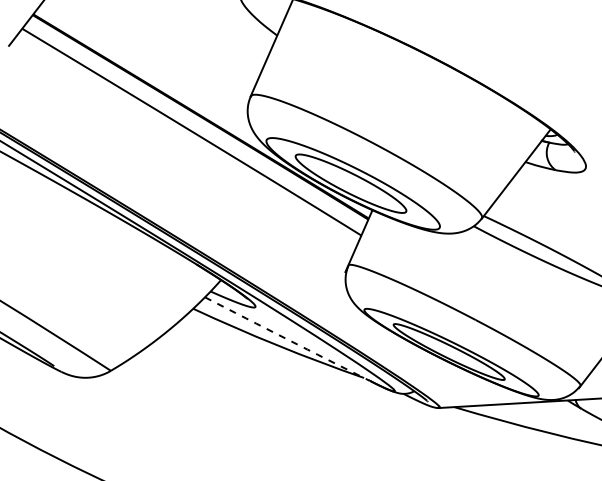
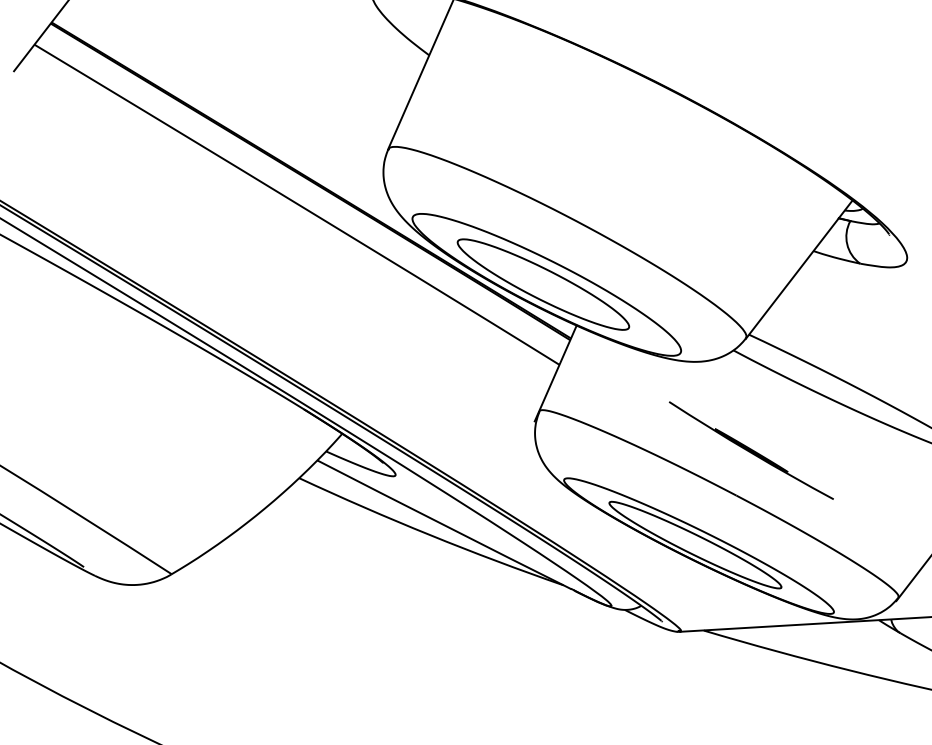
line: (485, 290) -> (751, 449), added
arc: (287, 339) -> (445, 525), dashed -> solid

